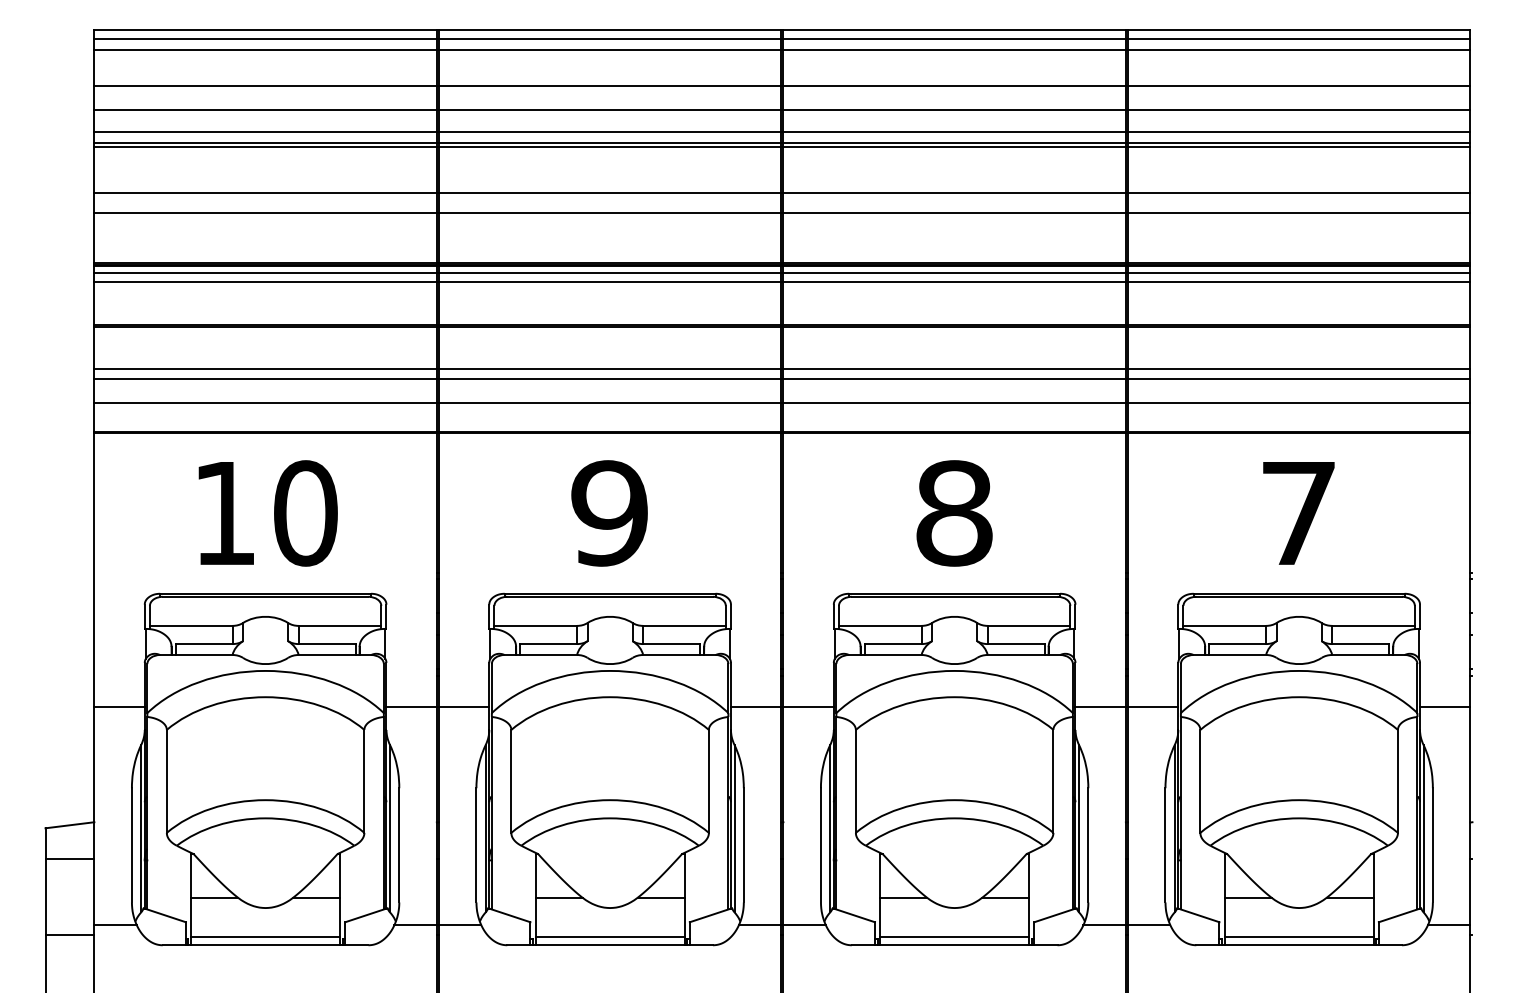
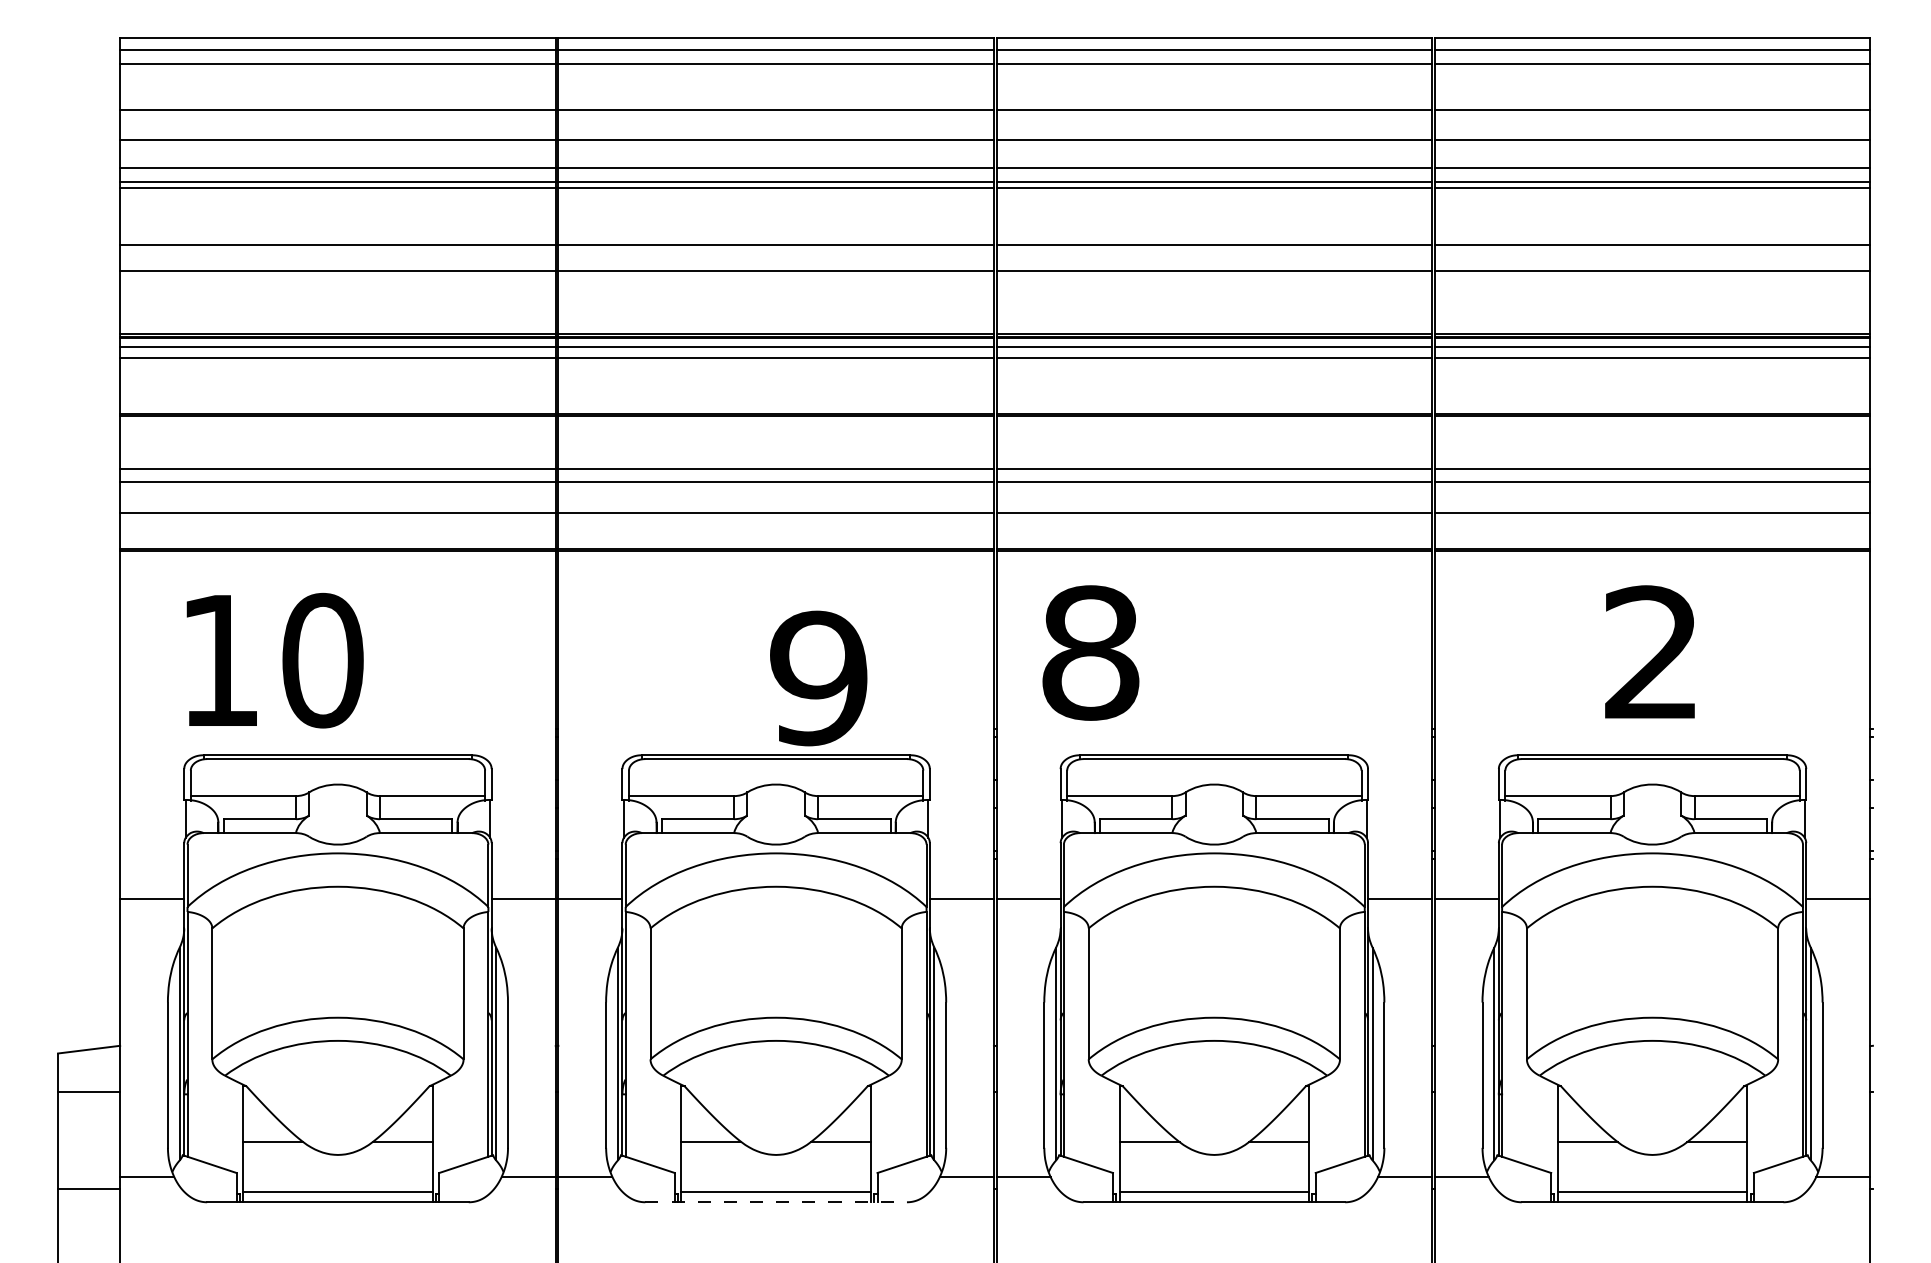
text: (1297, 512) -> (1650, 651), 7 -> 2
text: (267, 513) -> (274, 660), moved
text: (609, 513) -> (818, 678), moved
text: (954, 513) -> (1090, 653), moved
line: (610, 945) -> (776, 1202), solid -> dashed

